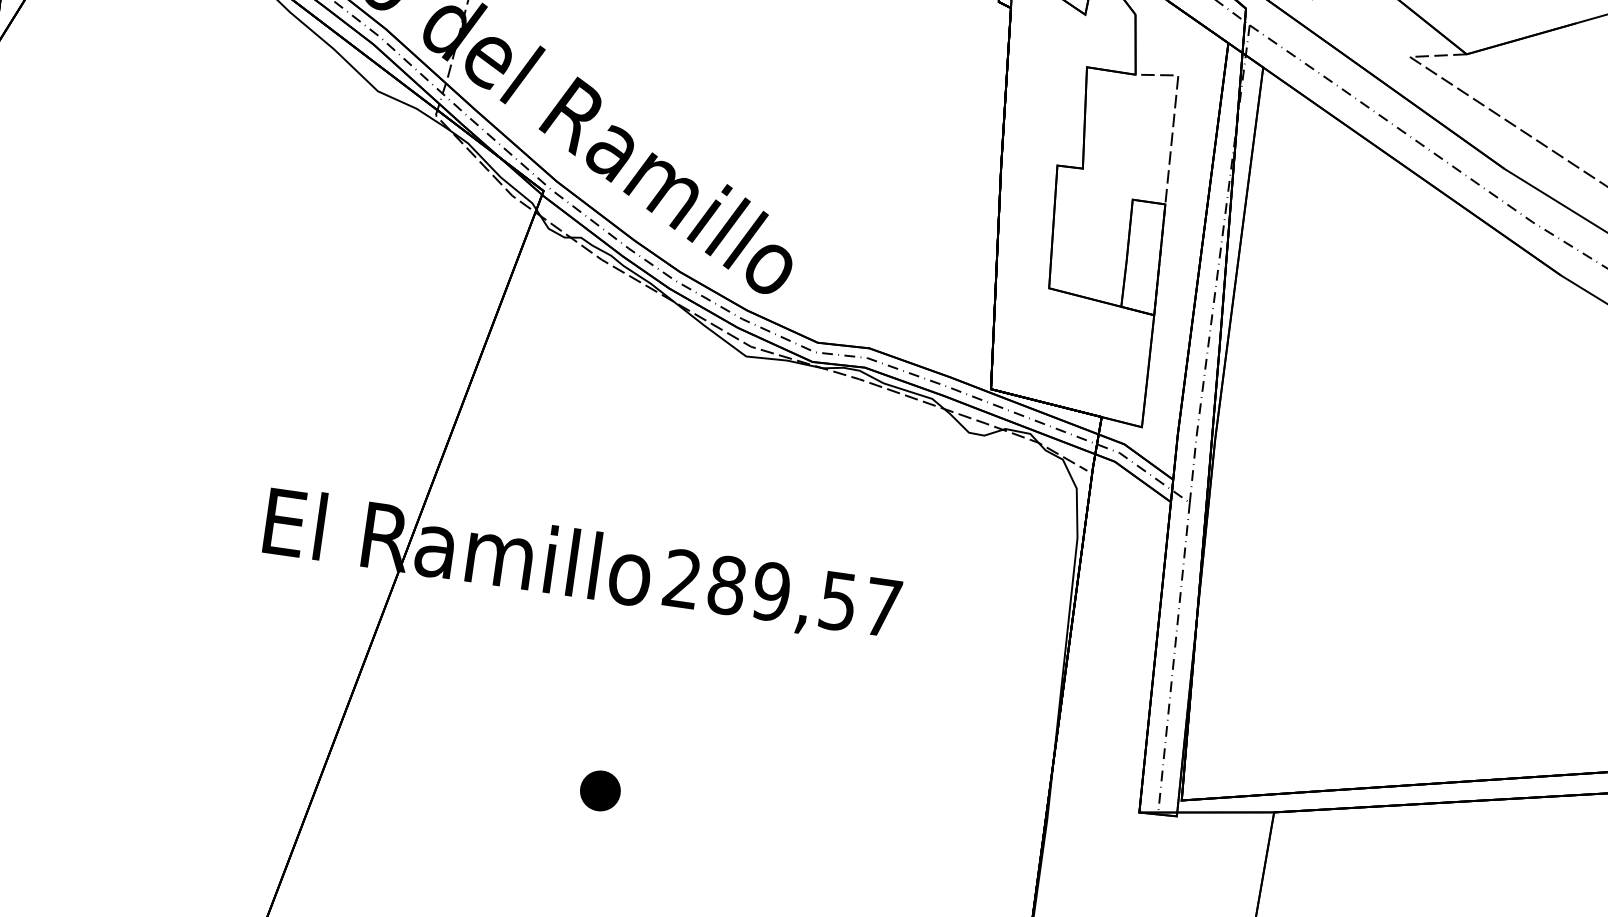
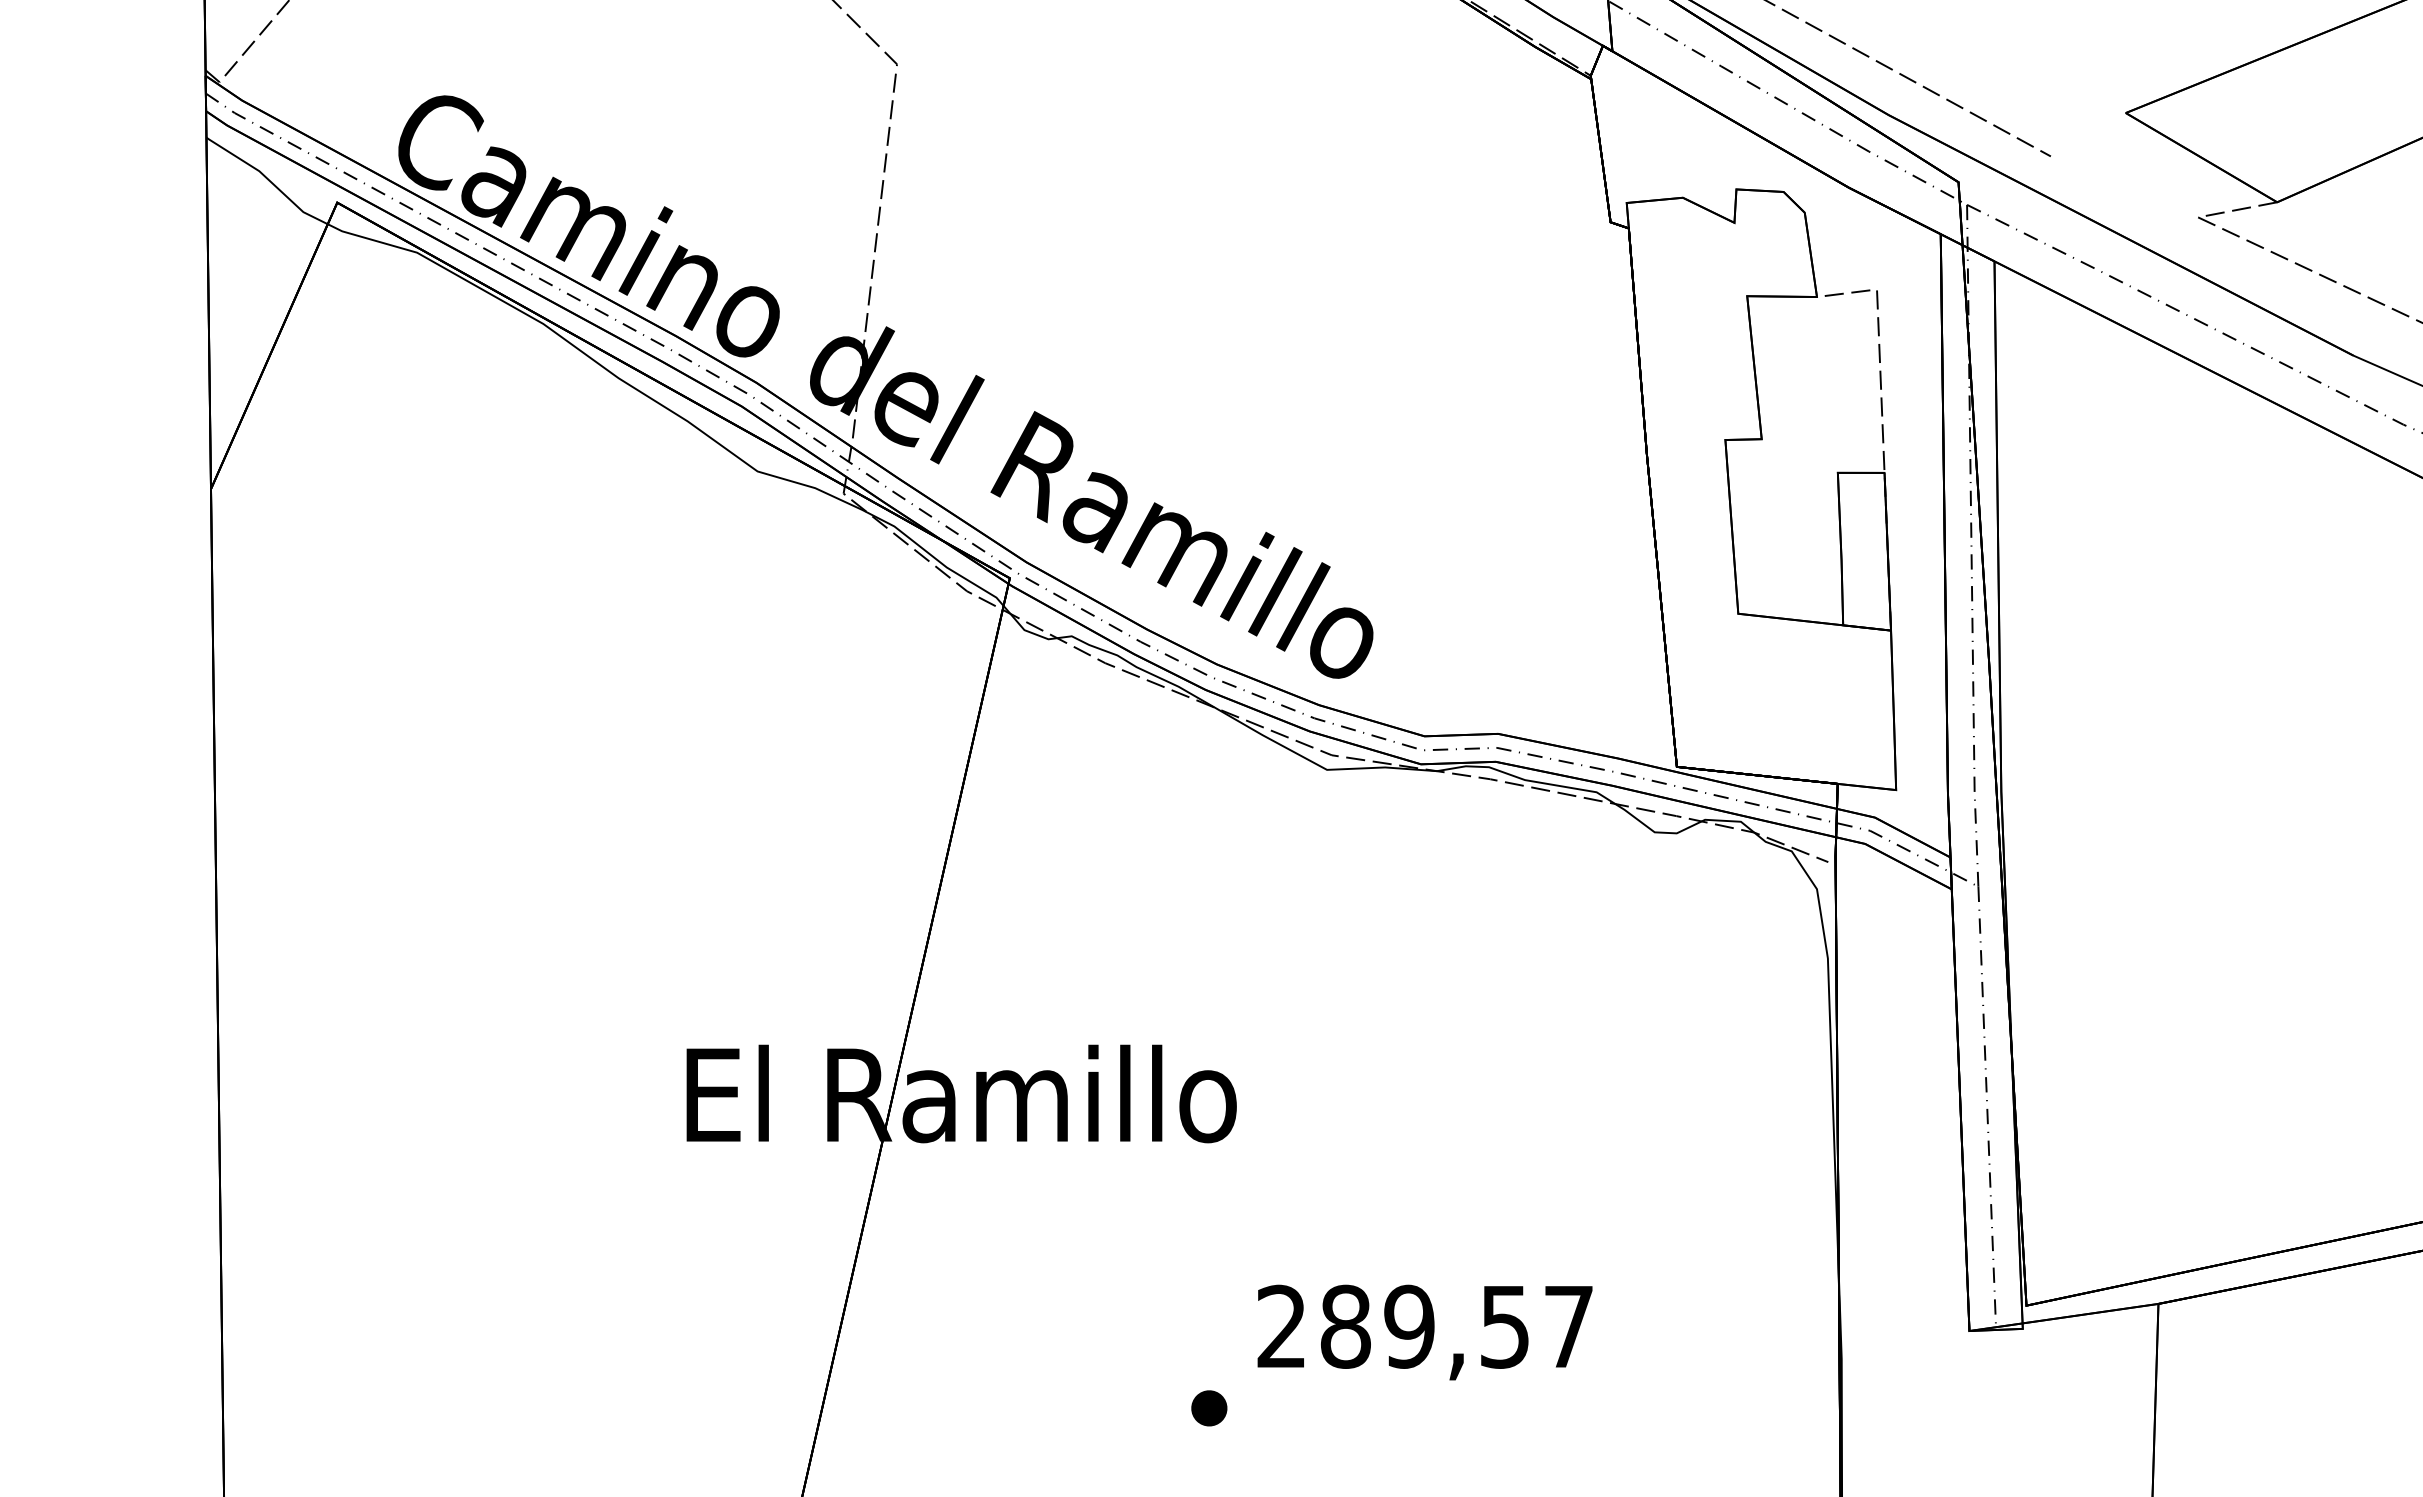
text: (781, 597) -> (1424, 1332), moved
part: (600, 791) -> (1209, 1408), size x0.62

